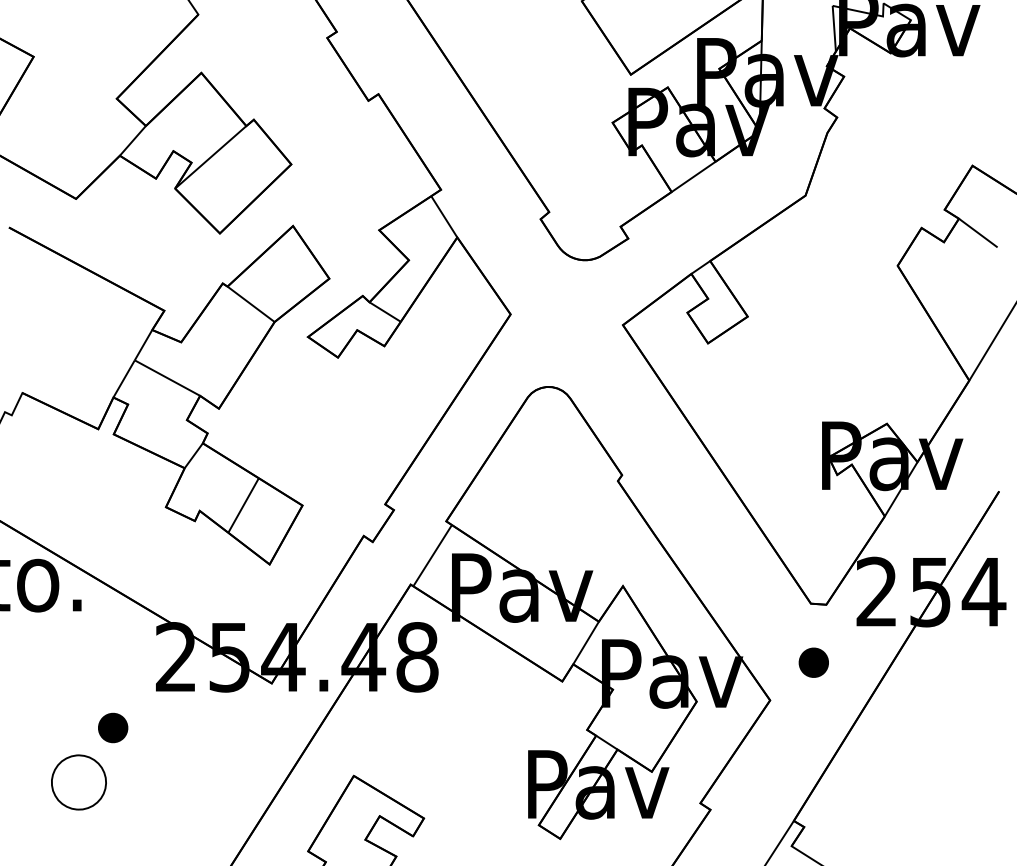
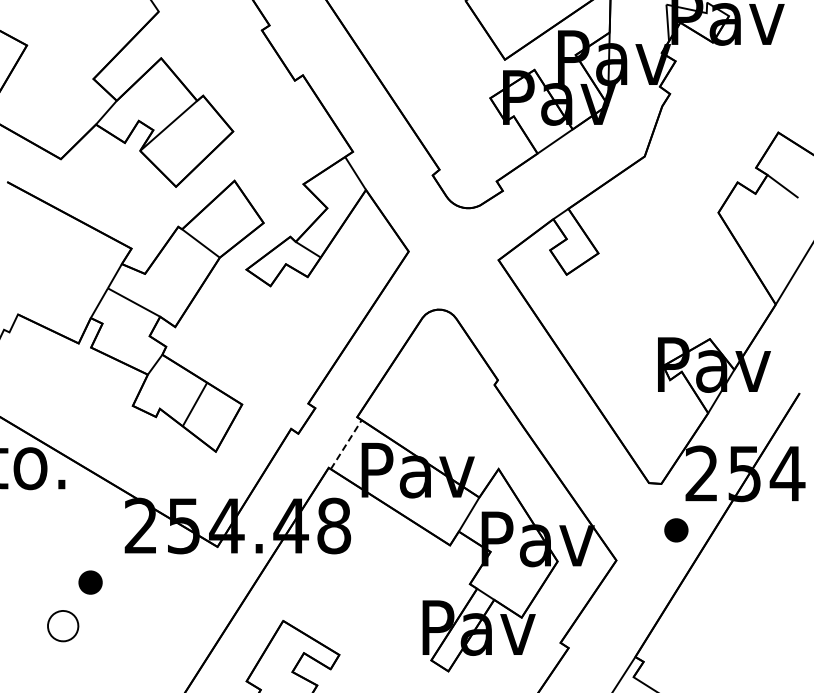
line: (432, 555) -> (346, 444), solid -> dashed
part: (814, 662) -> (676, 530), moved
part: (78, 781) -> (62, 625), size x0.7

